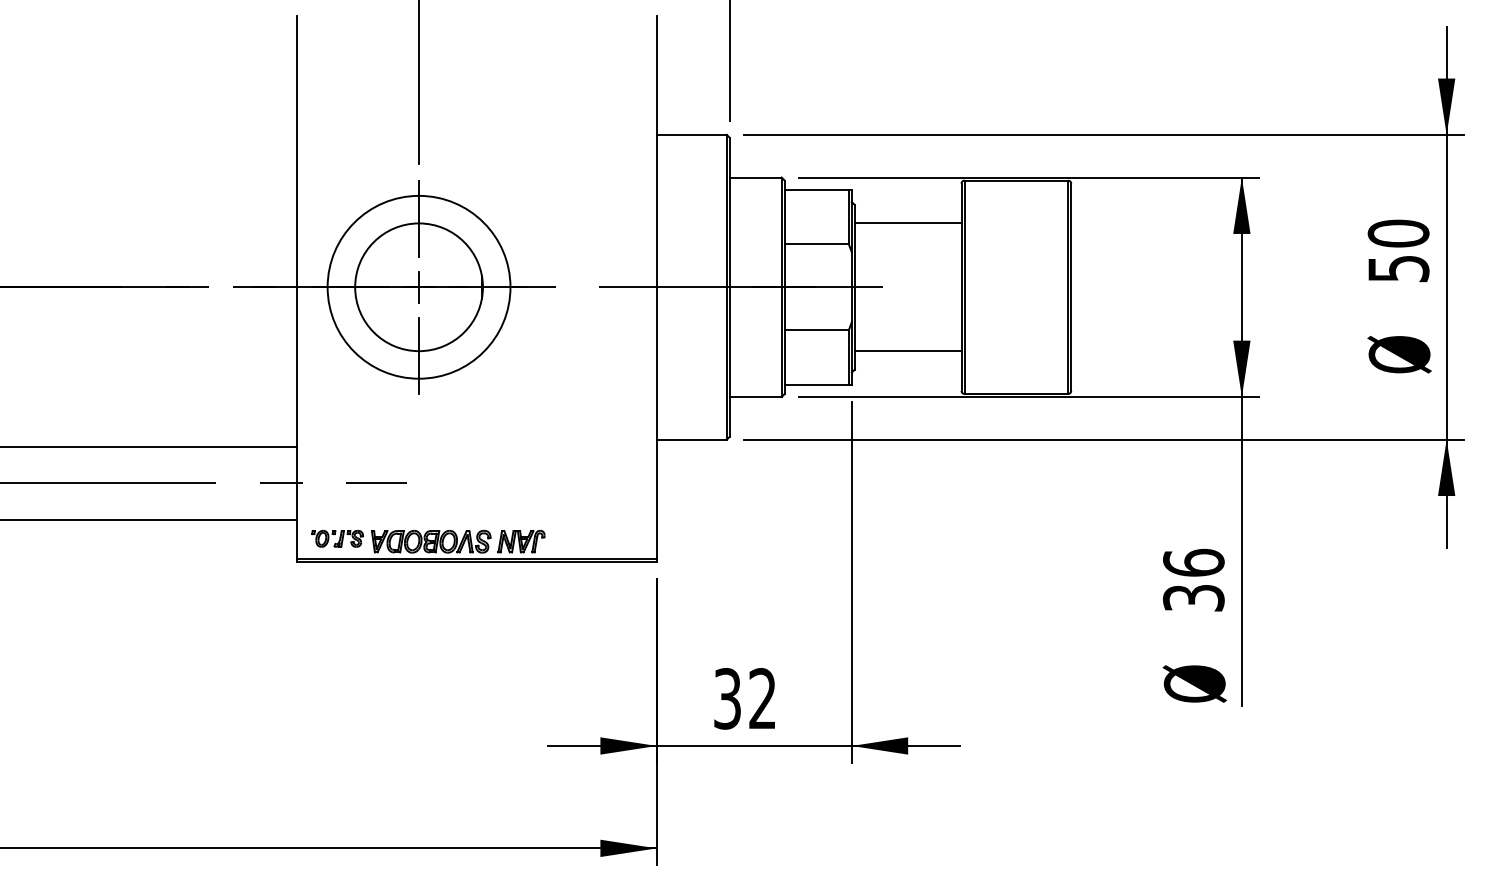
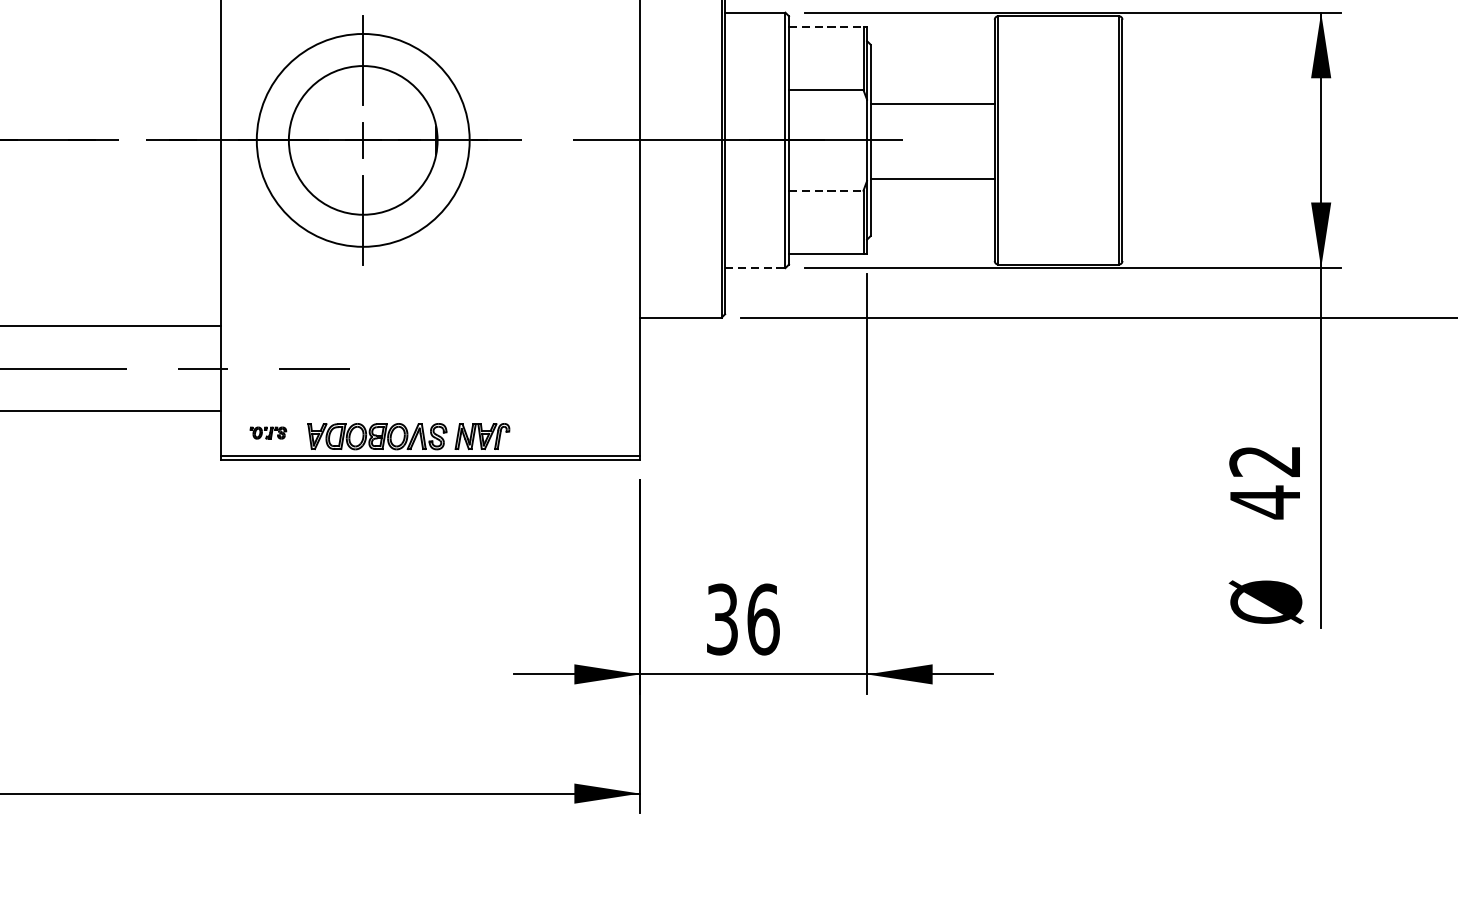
line: (816, 189) -> (825, 26), solid -> dashed
line: (907, 223) -> (931, 104), moved
line: (816, 330) -> (825, 190), solid -> dashed
line: (907, 351) -> (931, 179), moved
line: (755, 397) -> (754, 268), solid -> dashed
part: (337, 538) -> (268, 432), size x0.6
text: (1193, 580) -> (1264, 481), 36 -> 42
text: (762, 698) -> (763, 619), 32 -> 36

